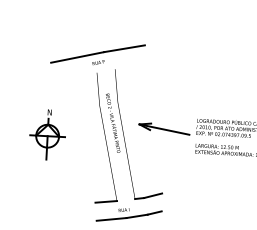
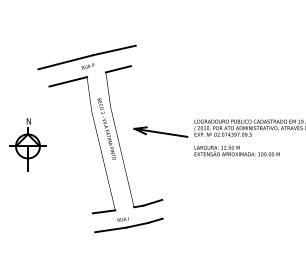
line: (127, 67) -> (118, 69), added
line: (79, 75) -> (68, 81), added
part: (47, 134) -> (27, 144), moved

